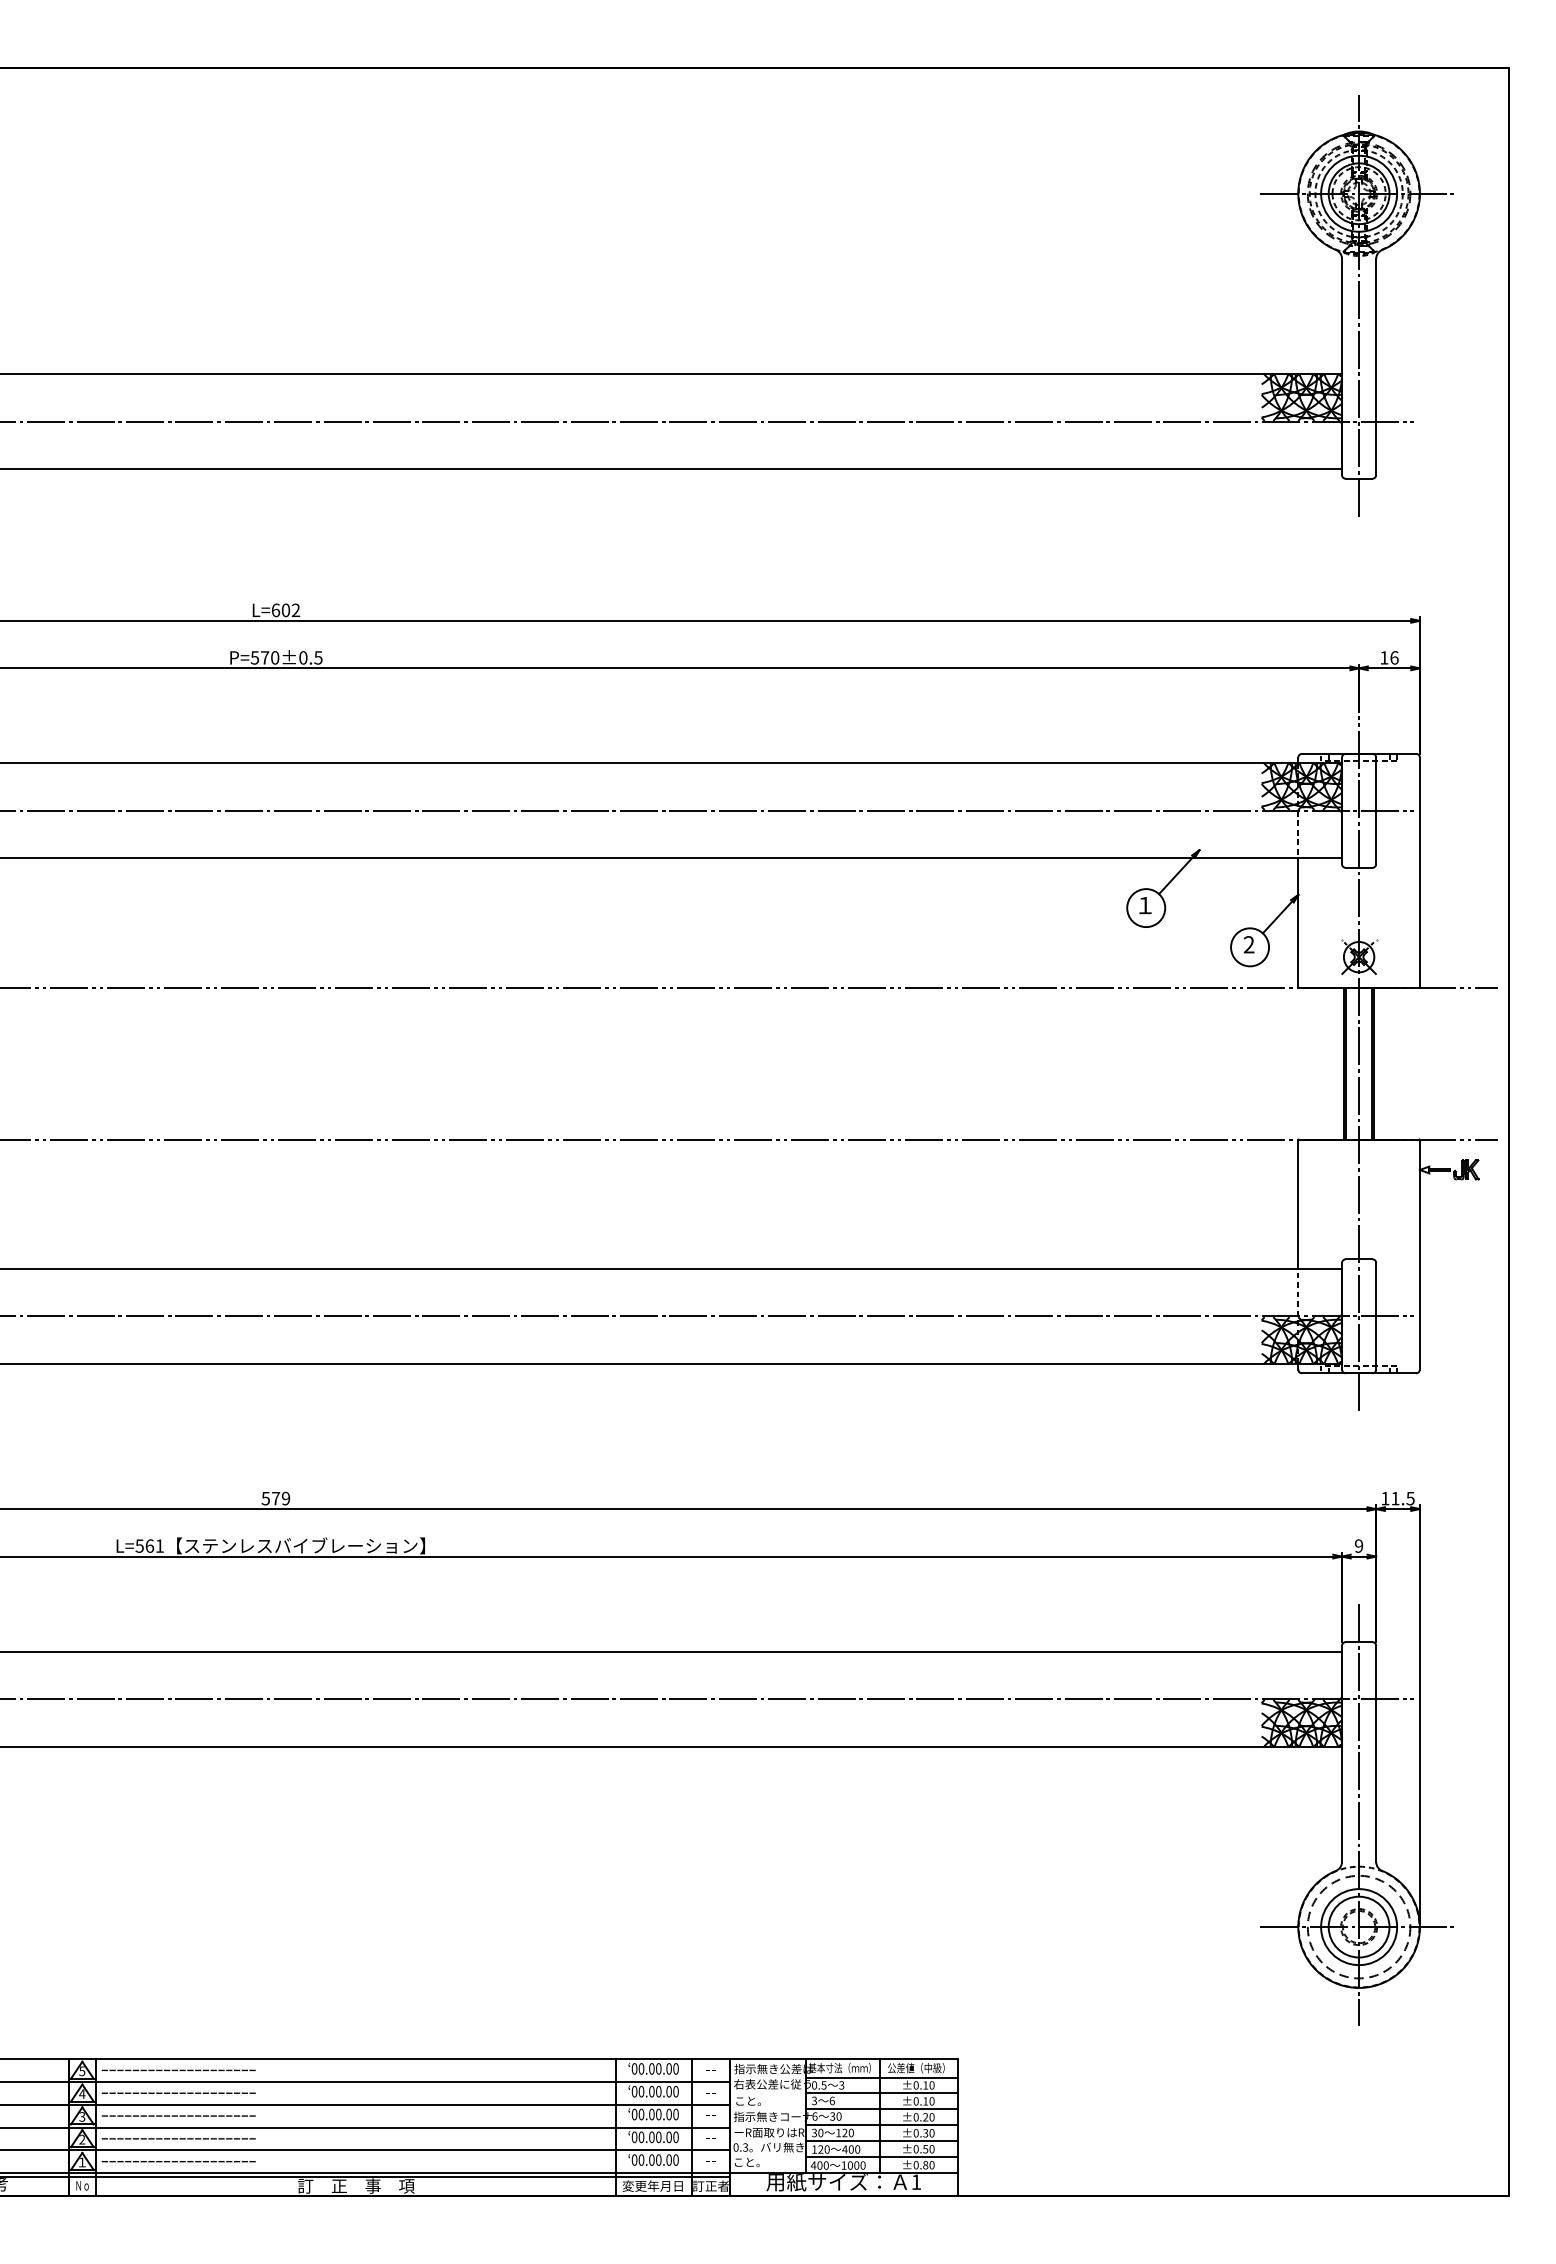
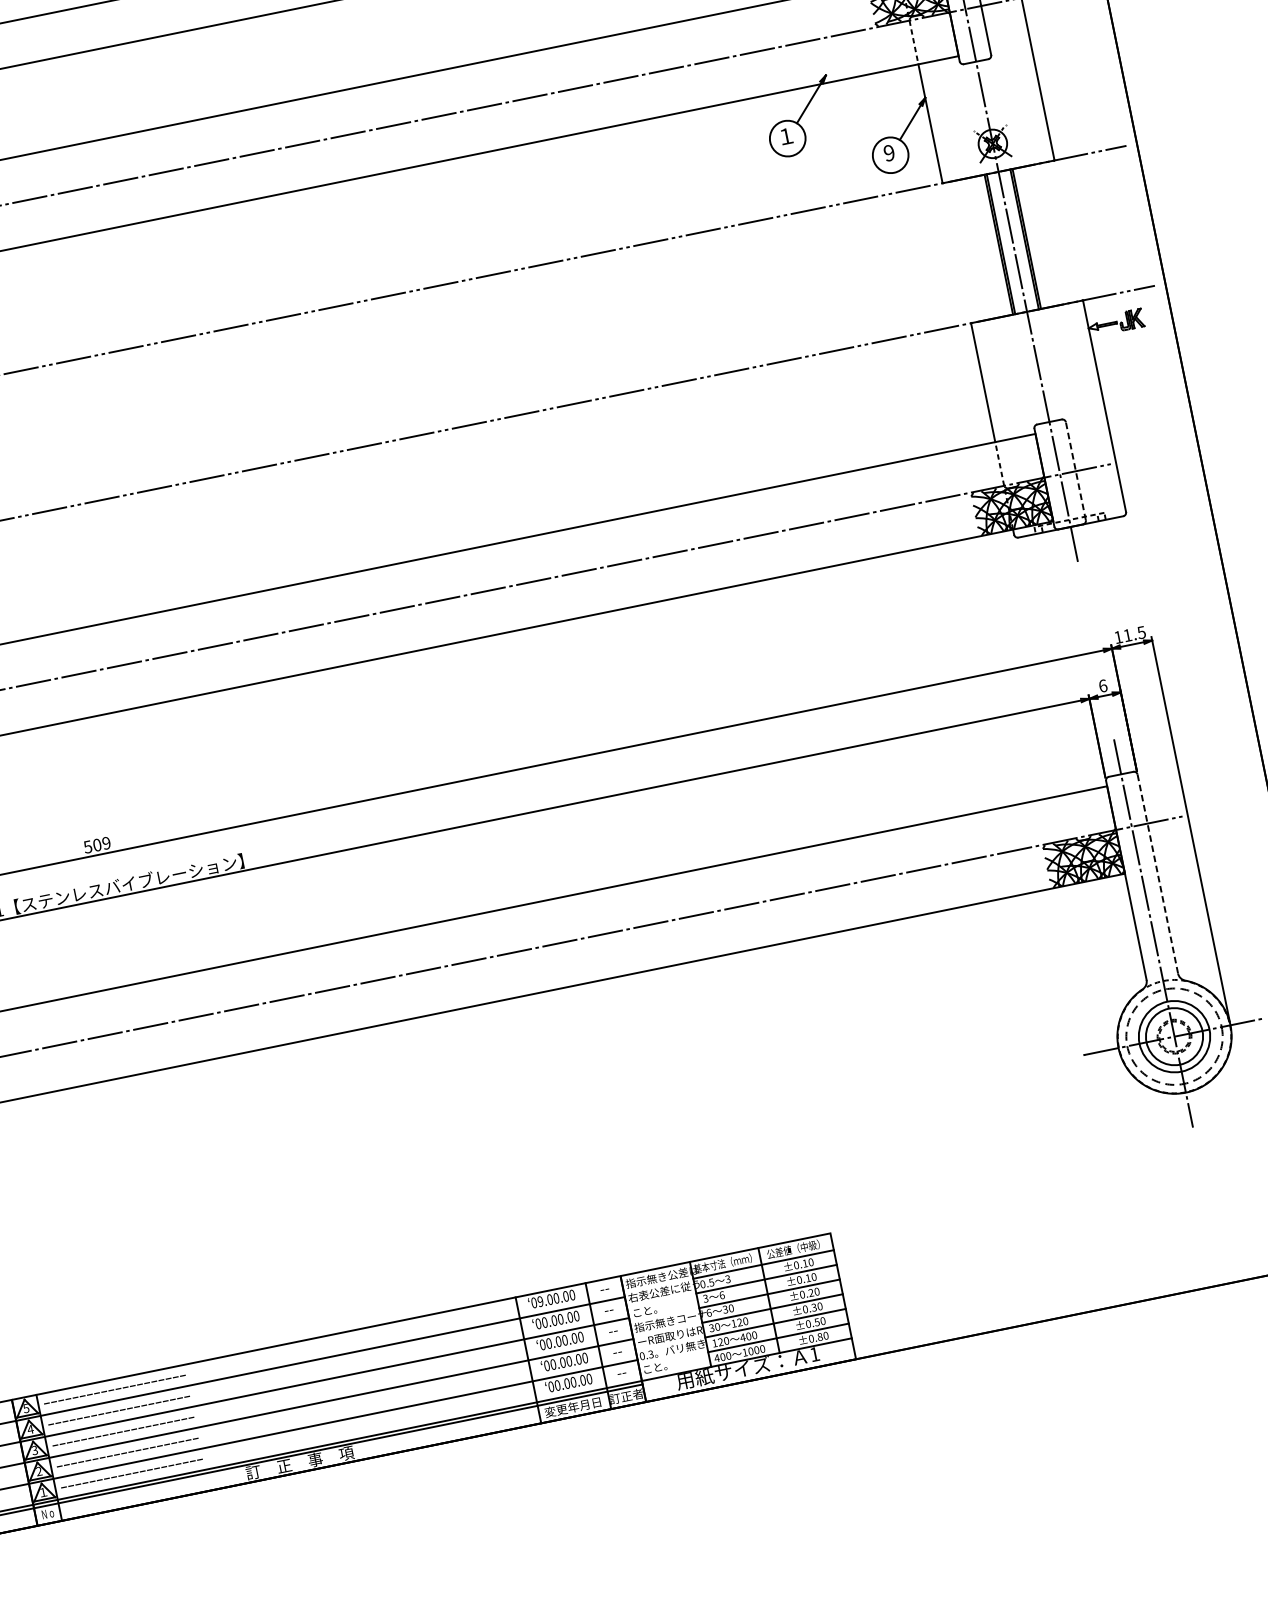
text: (1248, 944) -> (888, 152), 2 -> 9
line: (1376, 1315) -> (1076, 470), solid -> dashed
text: (275, 1498) -> (96, 845), 579 -> 509
text: (1358, 1545) -> (1102, 685), 9 -> 6
line: (1376, 1754) -> (1158, 874), solid -> dashed
text: (641, 2068) -> (540, 1301), 00.00.00 -> 09.00.00

